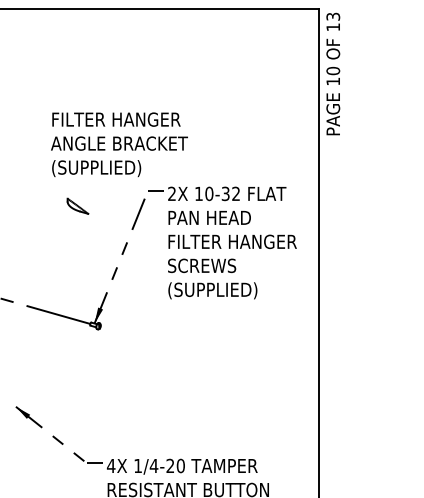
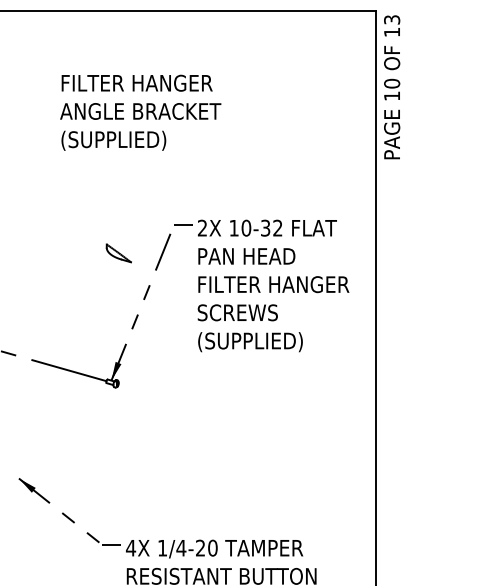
text: (119, 144) -> (140, 112), moved
part: (77, 205) -> (118, 252), moved

